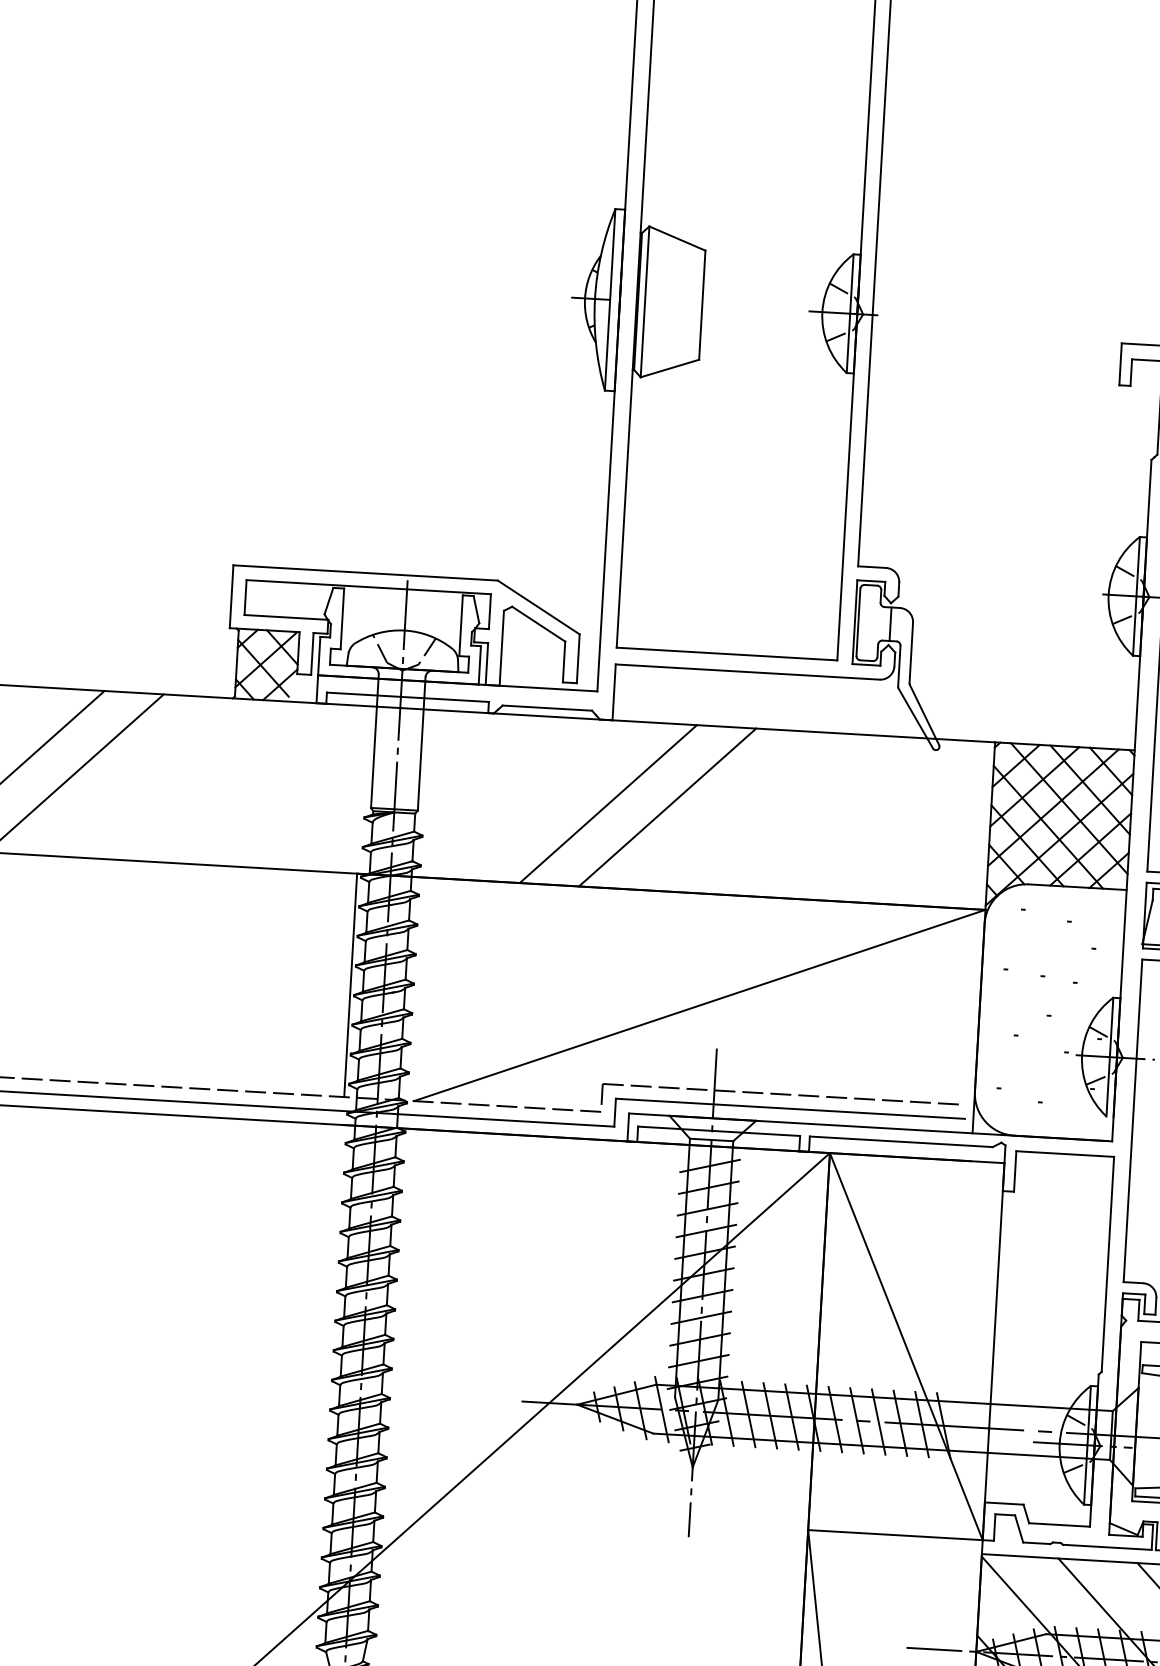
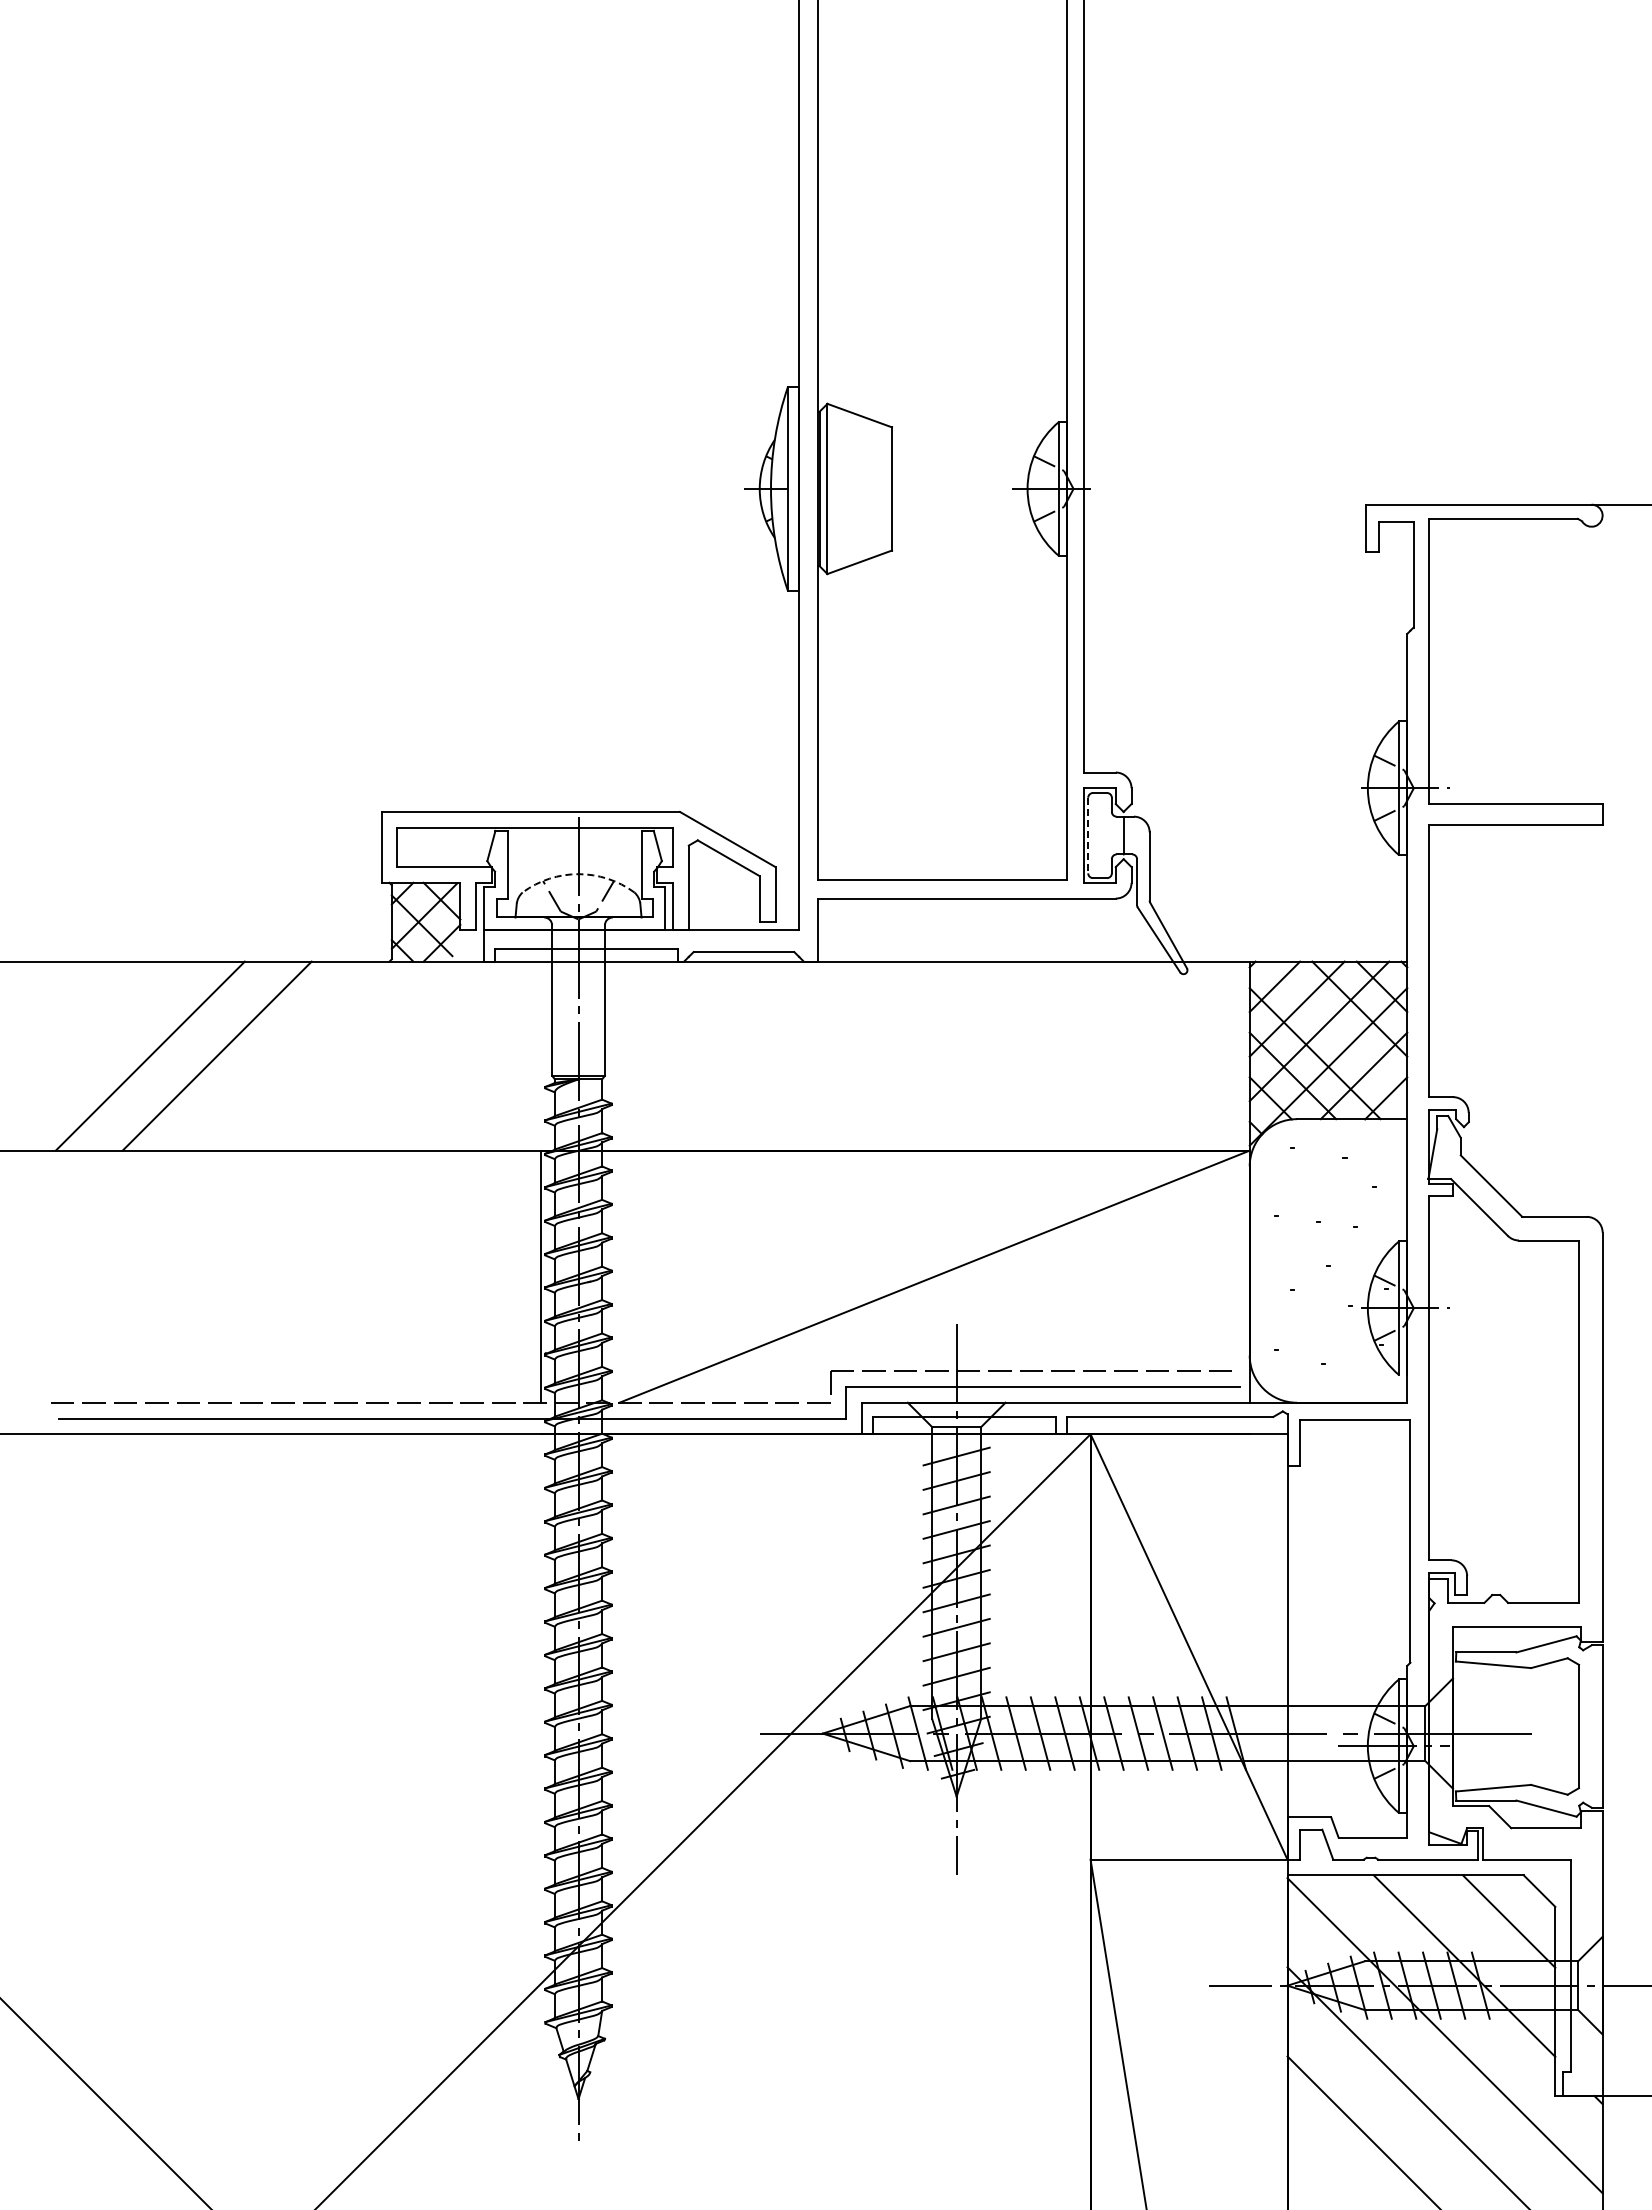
line: (858, 622) -> (1088, 835), solid -> dashed
arc: (404, 630) -> (578, 874), solid -> dashed
line: (608, 803) -> (818, 1055), removed
line: (667, 806) -> (885, 1055), removed
line: (1069, 808) -> (1337, 1031), removed

